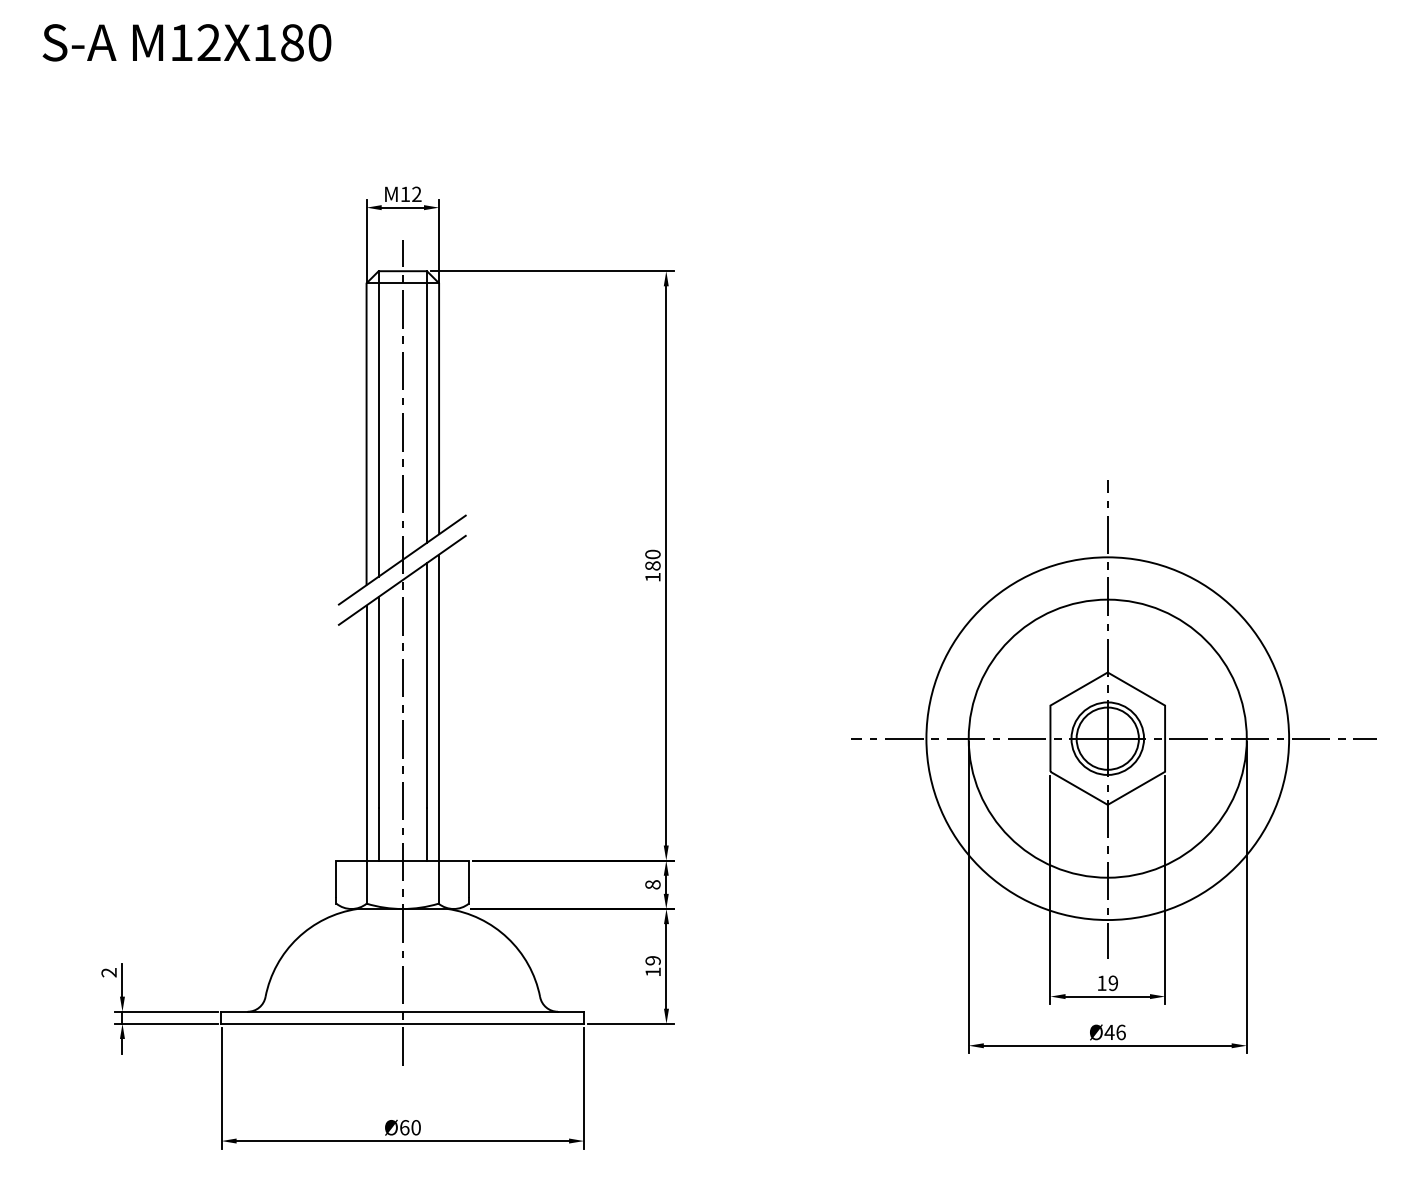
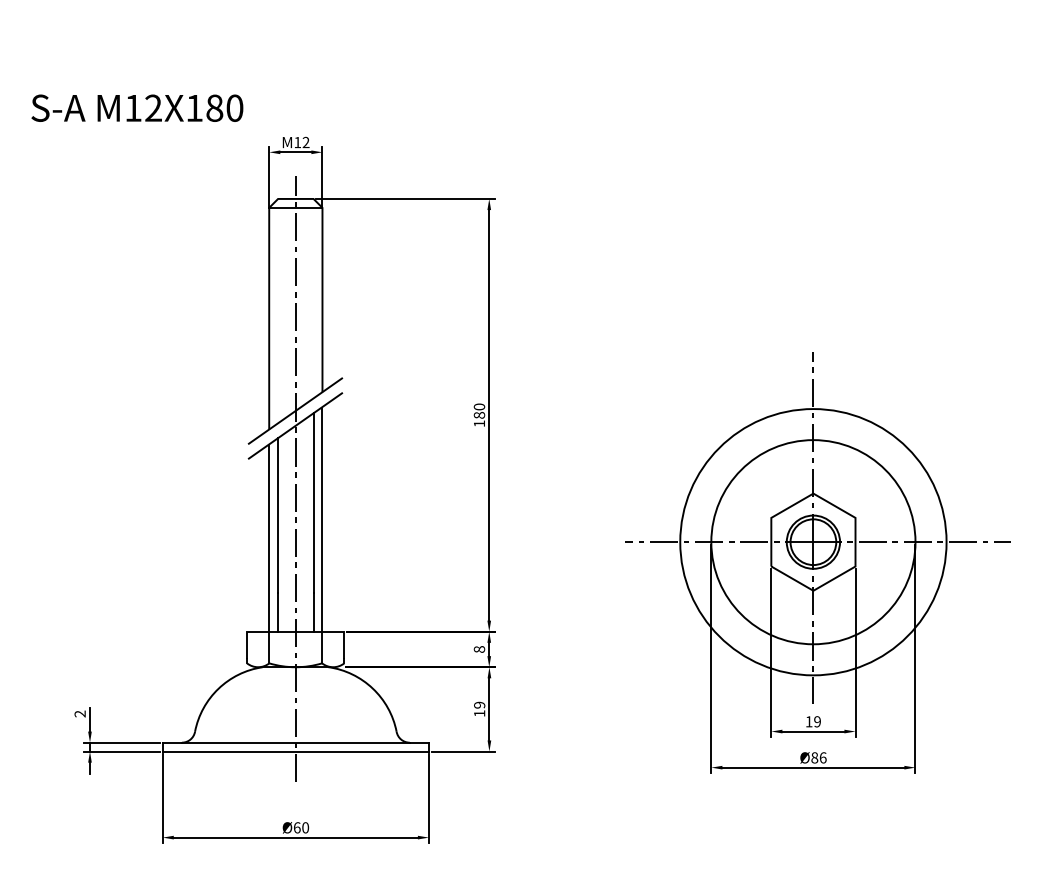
text: (187, 41) -> (137, 107), moved
line: (426, 406) -> (313, 298), removed
line: (379, 423) -> (278, 310), removed
text: (1109, 1031) -> (814, 757), Ø46 -> Ø86

